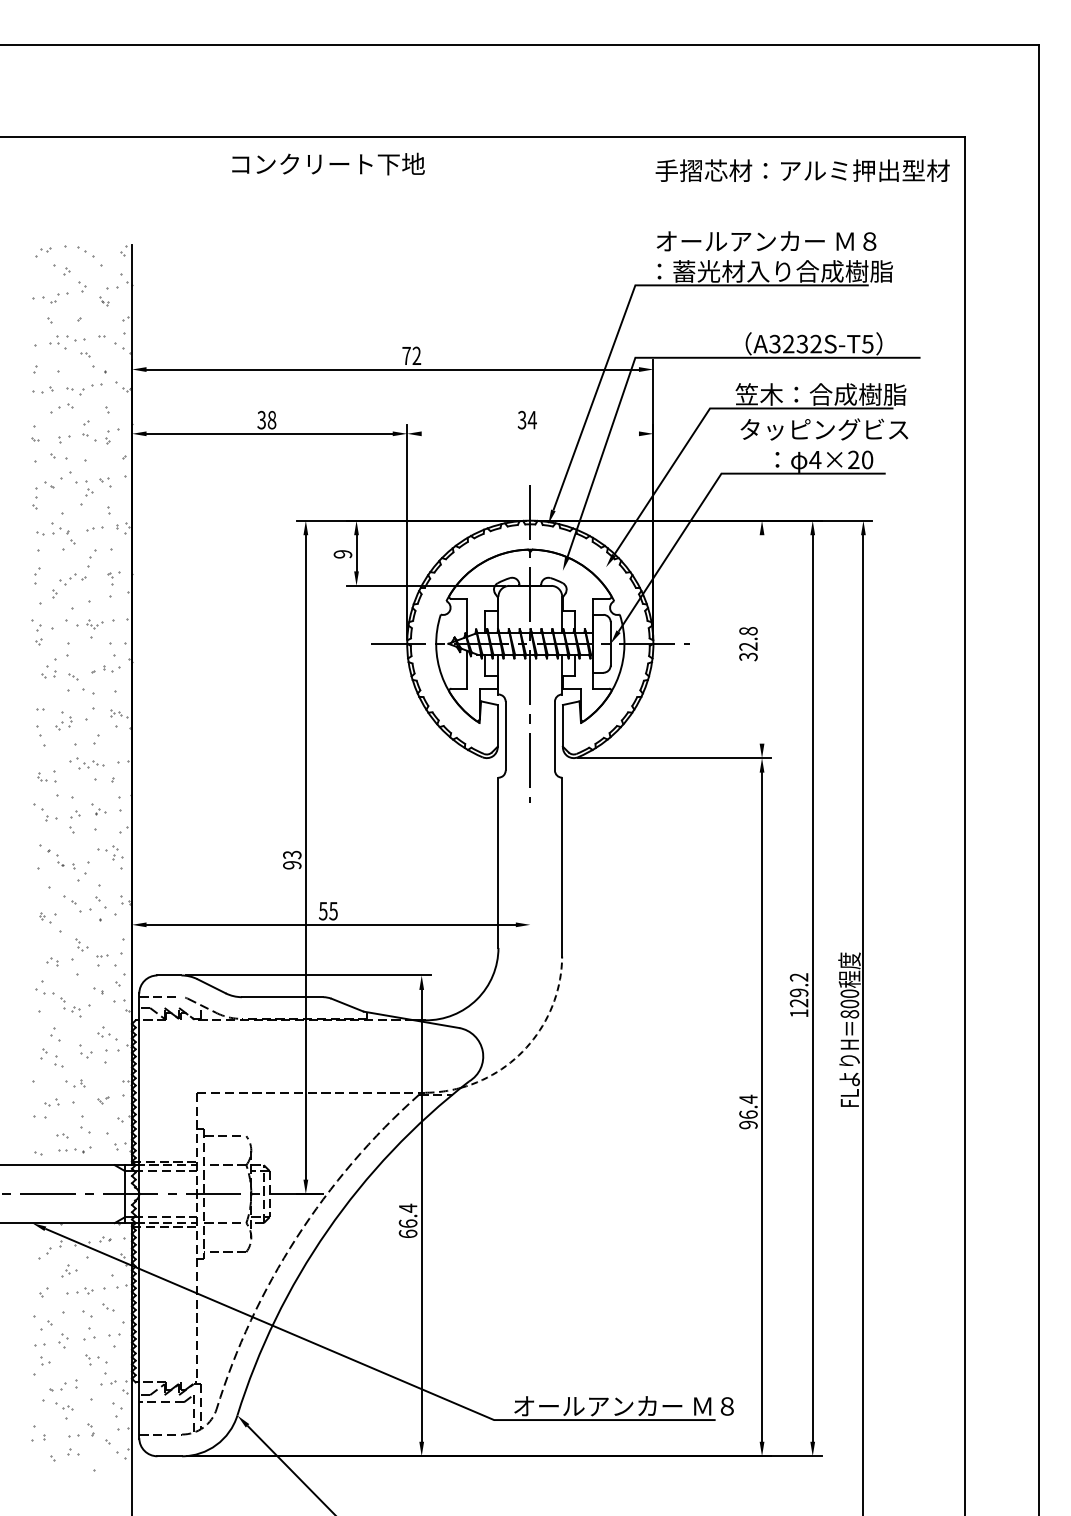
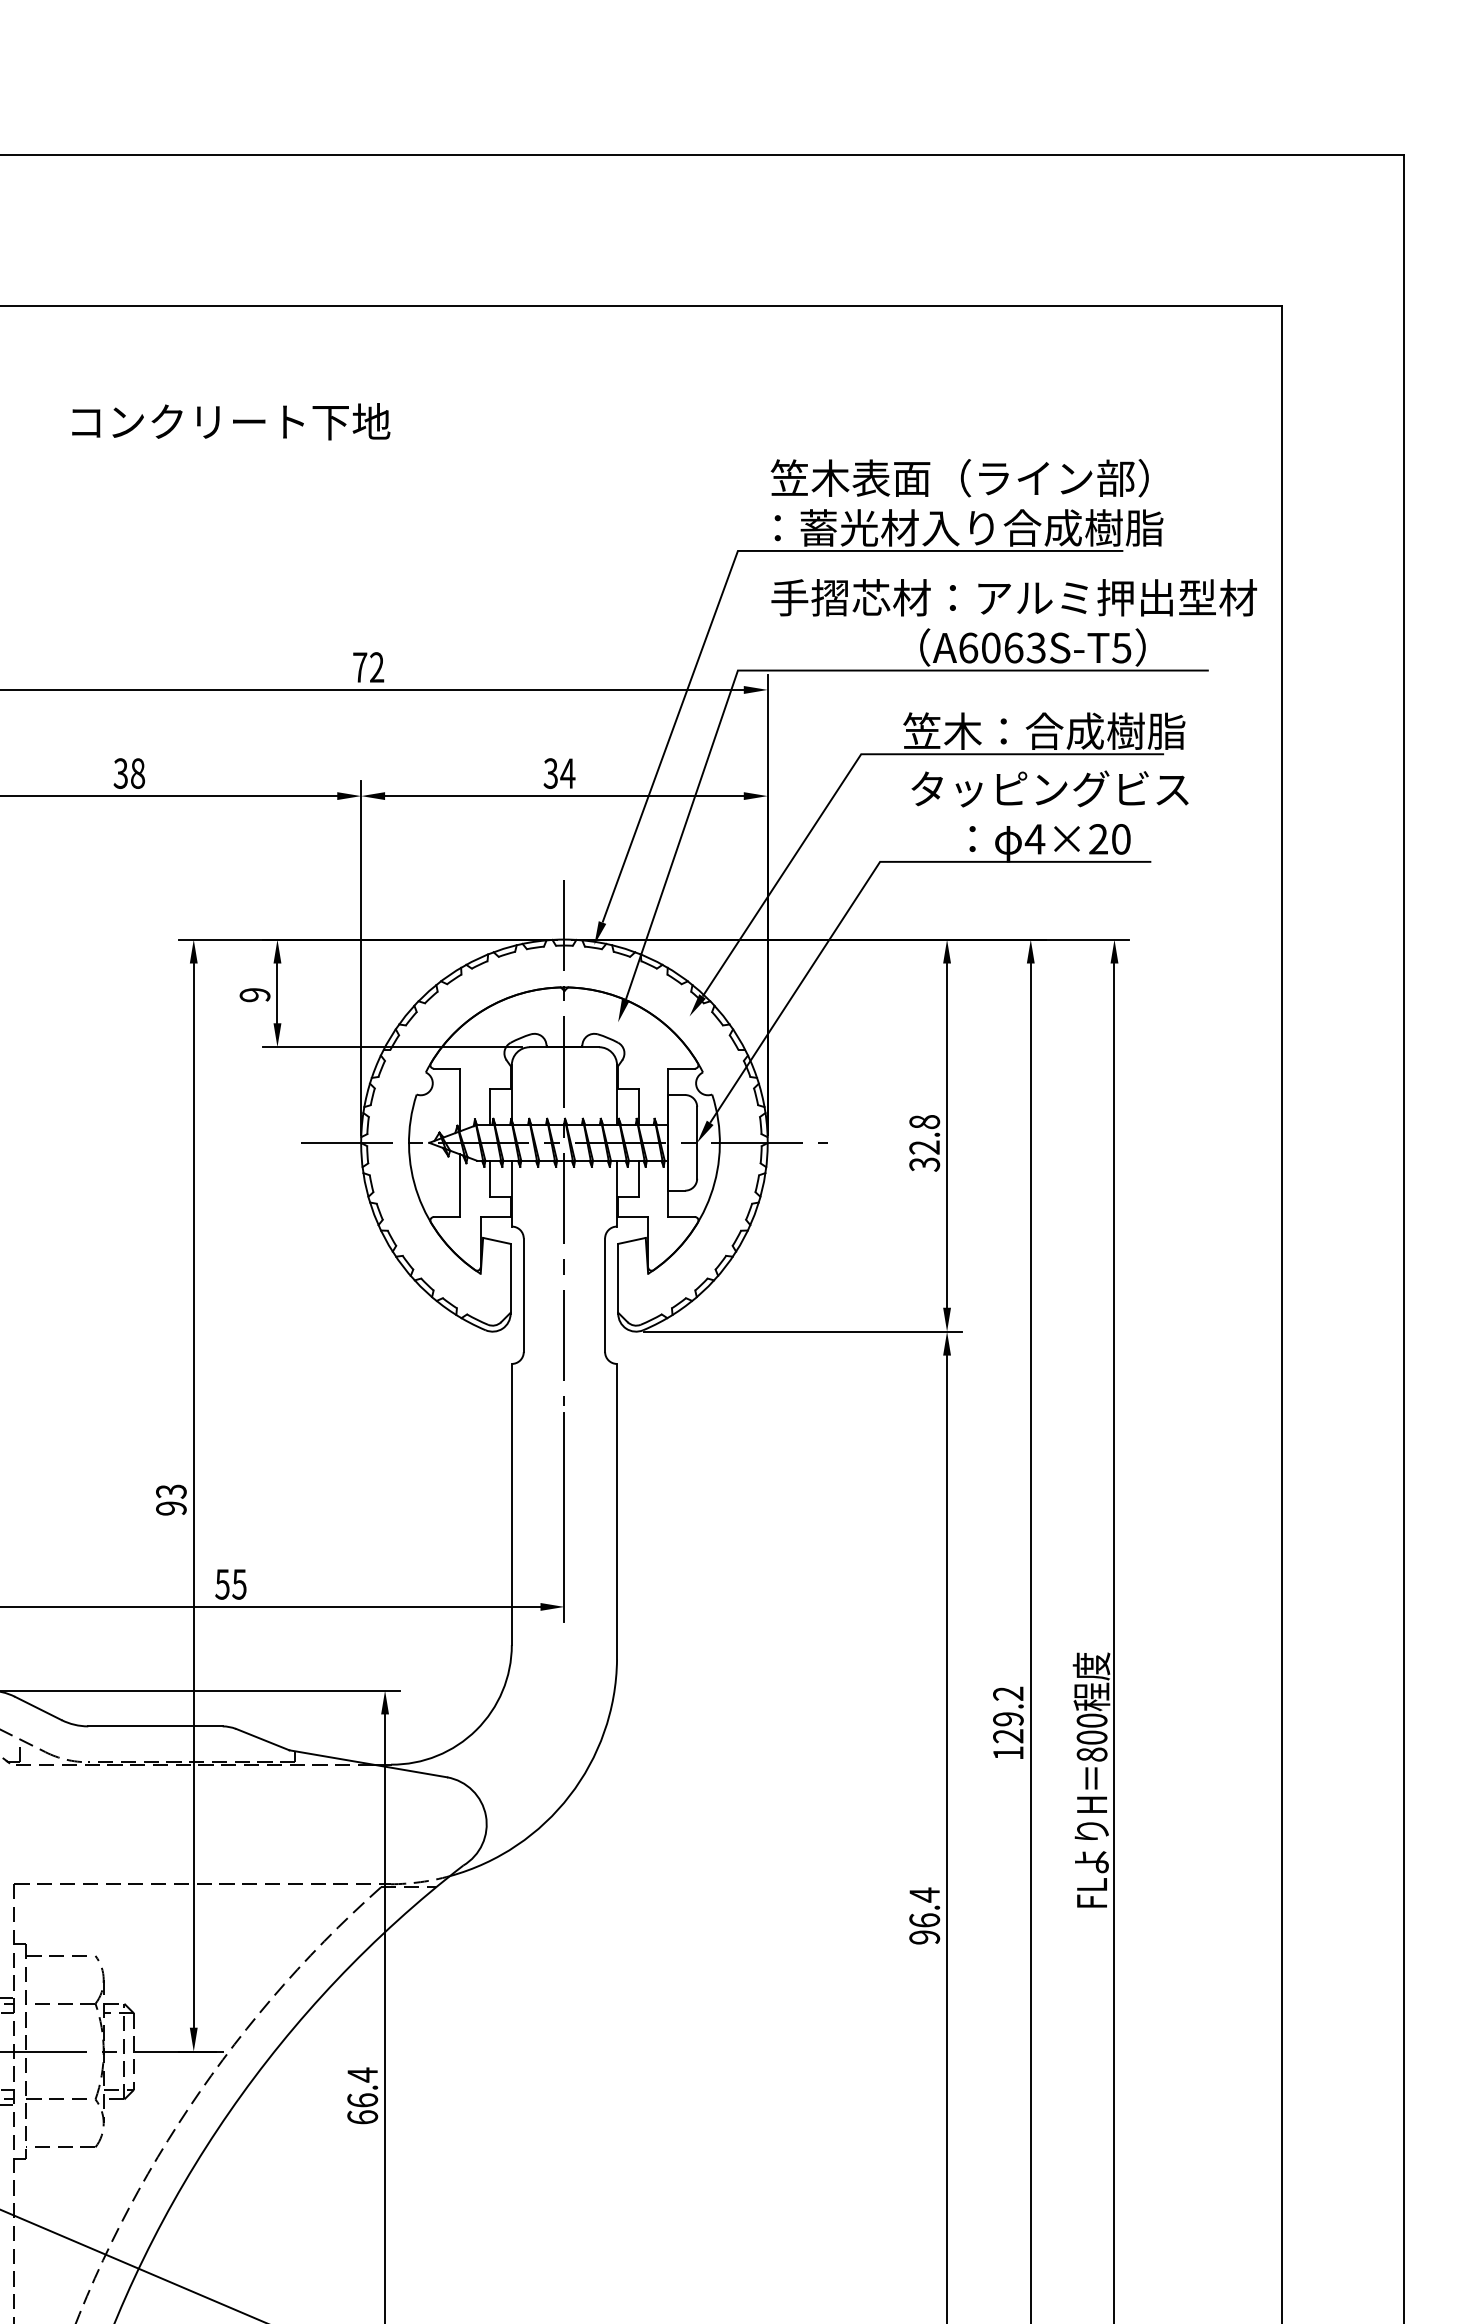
text: (328, 163) -> (231, 420), moved
text: (802, 170) -> (1013, 597), moved
text: (769, 240) -> (959, 476), オールアンカー Ｍ８ -> 笠木表面（ライン部）
text: (795, 343) -> (1002, 646), A3232S-T5 -> A6063S-T5
line: (529, 433) -> (563, 795), added
line: (762, 639) -> (947, 1135), added
line: (530, 870) -> (564, 1517), added
arc: (533, 1039) -> (569, 1796), dashed -> solid

